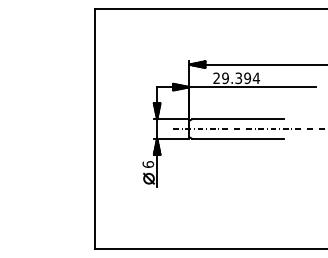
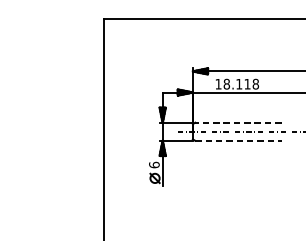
text: (236, 78) -> (237, 84), 29.394 -> 18.118
line: (237, 119) -> (238, 122), solid -> dashed
line: (237, 138) -> (238, 140), solid -> dashed

